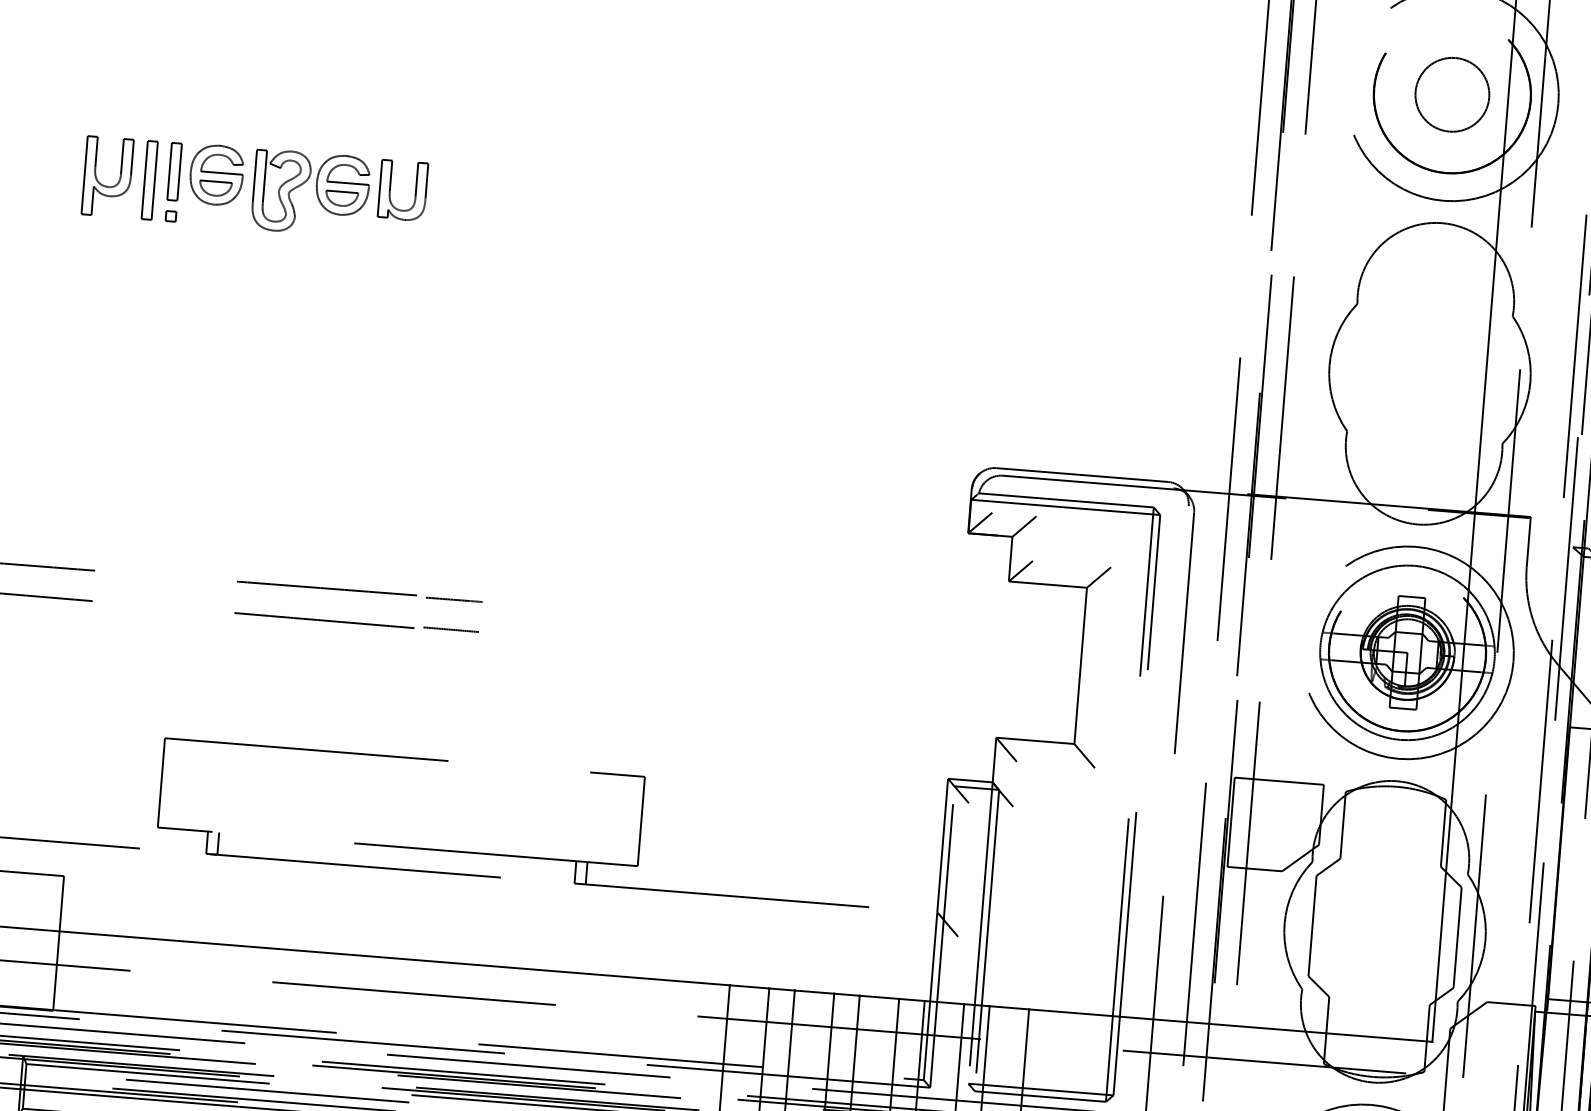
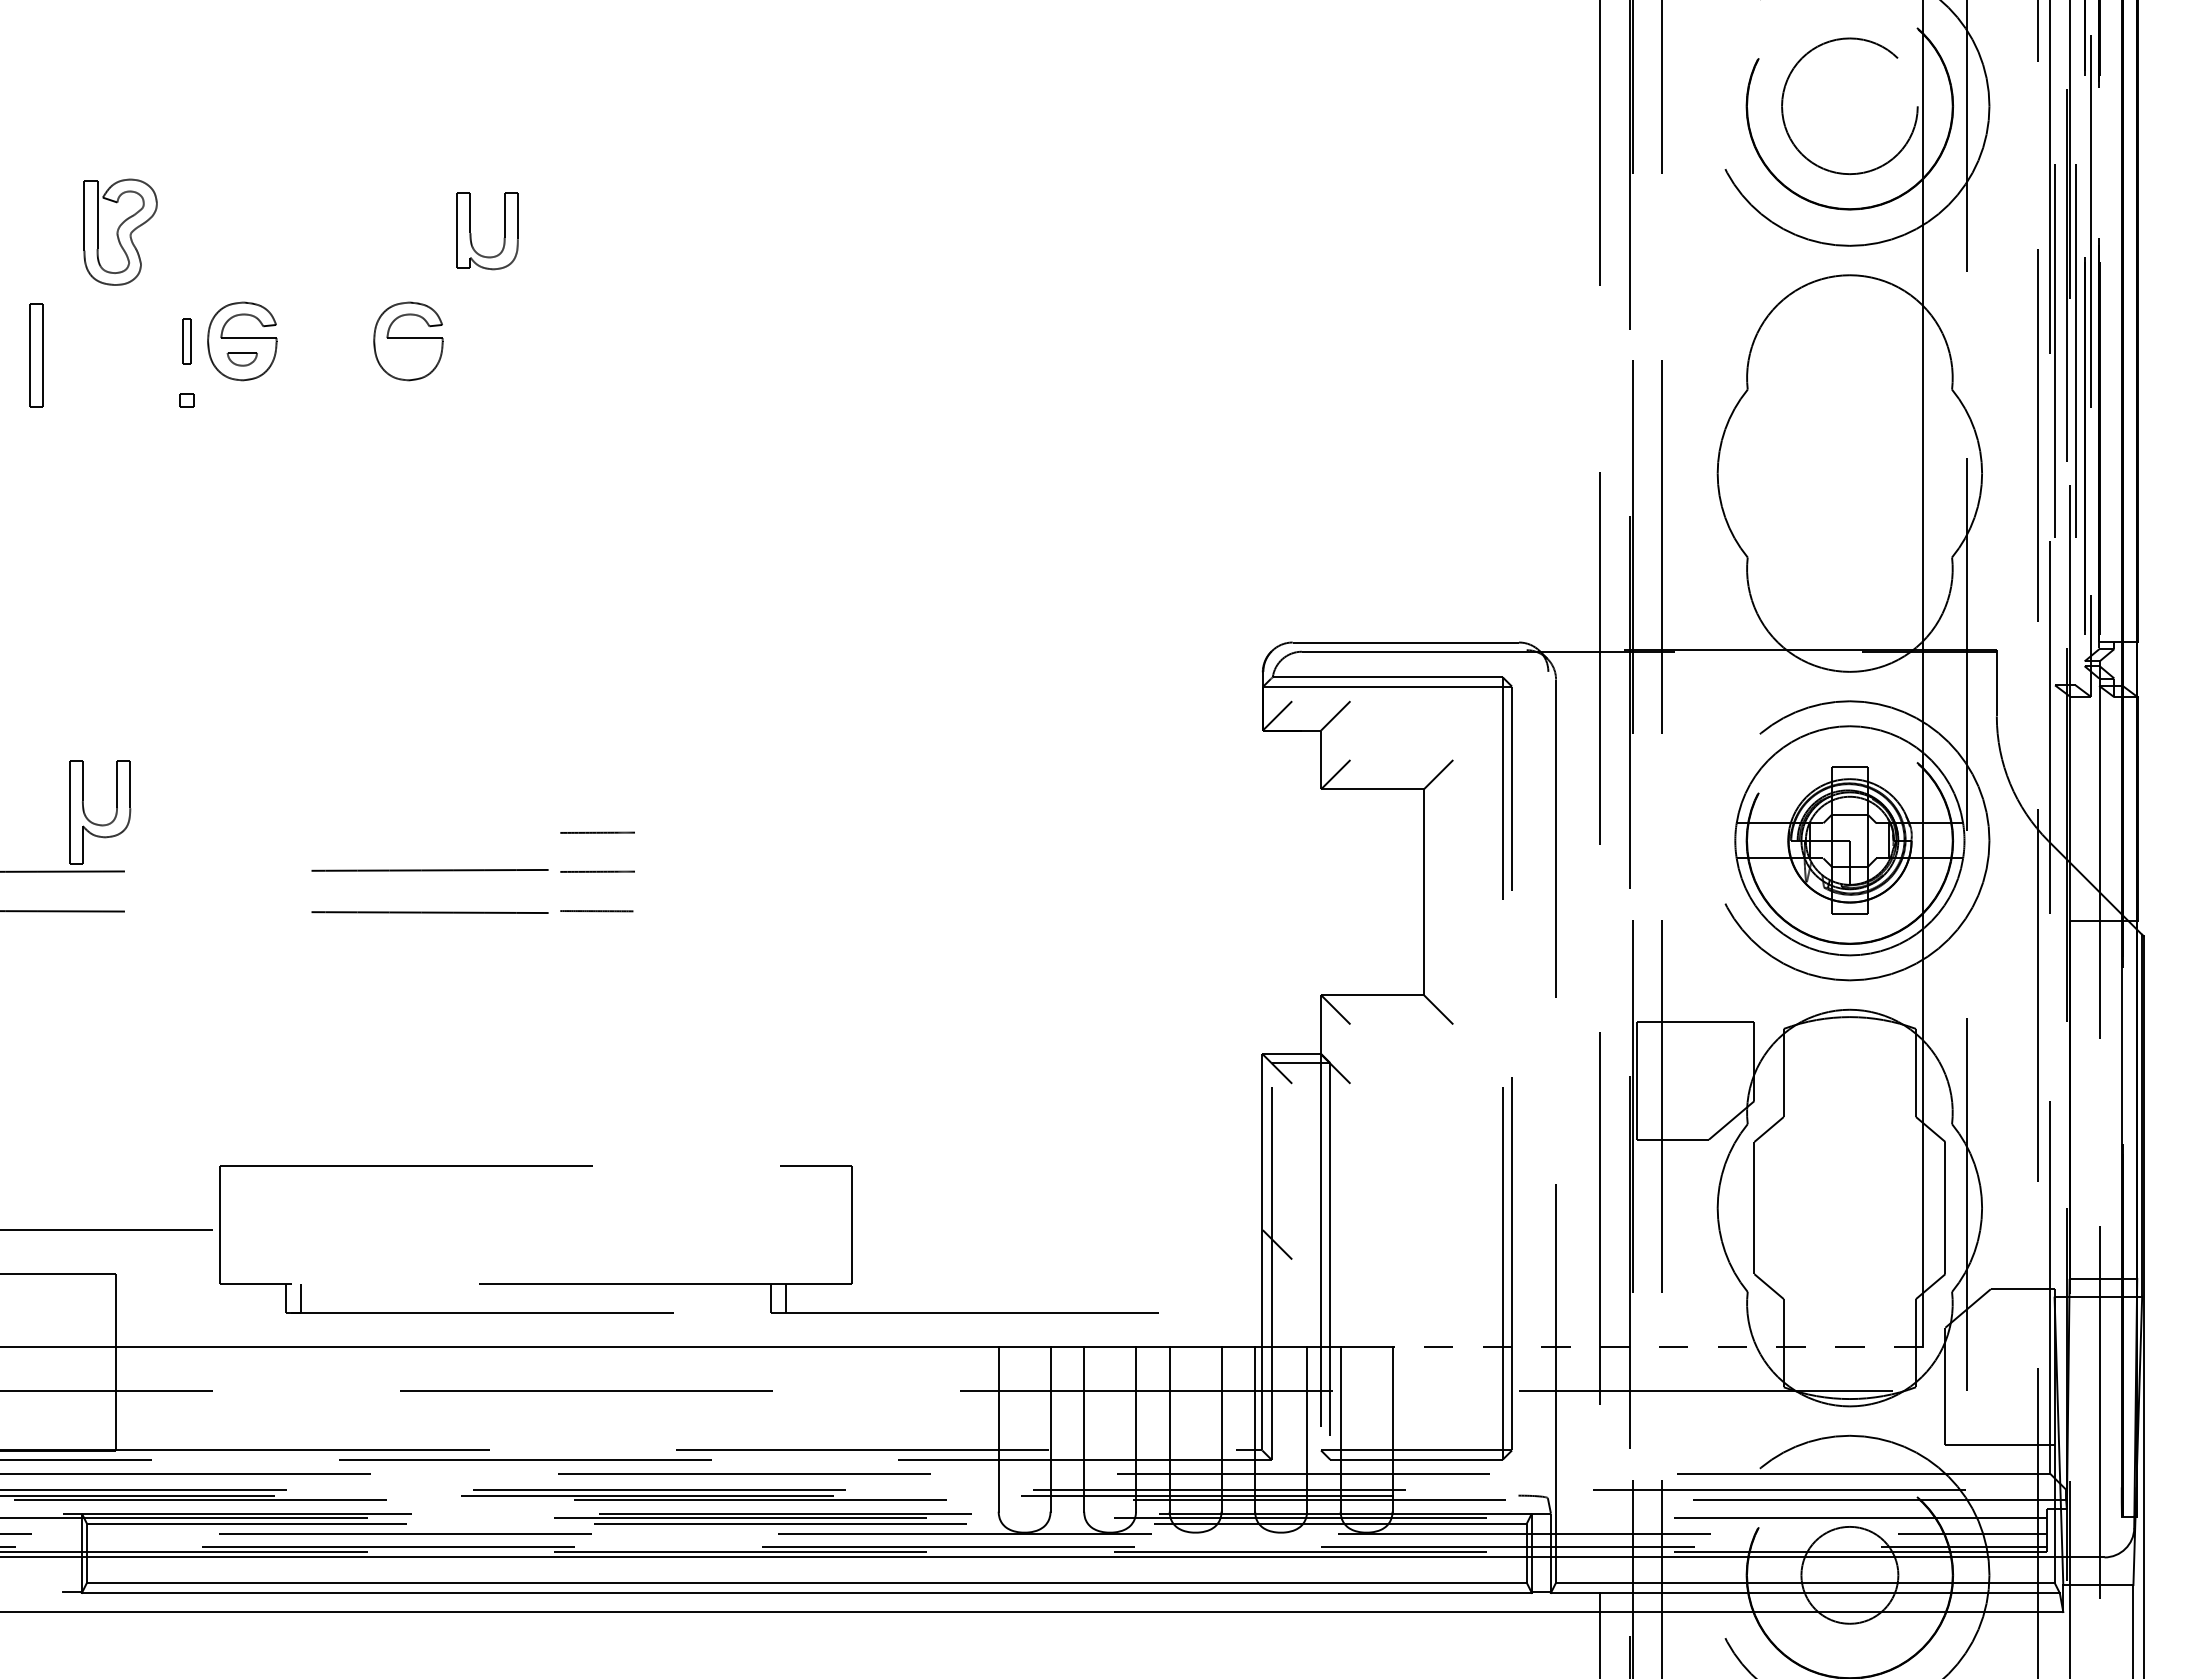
circle: (1452, 94) -> (1849, 105), size x1.4
part: (174, 171) -> (186, 341), size x0.6
part: (149, 180) -> (36, 355), moved
part: (105, 185) -> (97, 823), moved
part: (215, 188) -> (242, 359), size x0.7
part: (281, 190) -> (120, 231), moved
part: (390, 191) -> (471, 233), moved
part: (341, 199) -> (408, 359), removed
line: (456, 569) -> (597, 832), added
part: (513, 855) -> (688, 1283), moved
line: (1230, 1025) -> (1657, 1346), solid -> dashed

